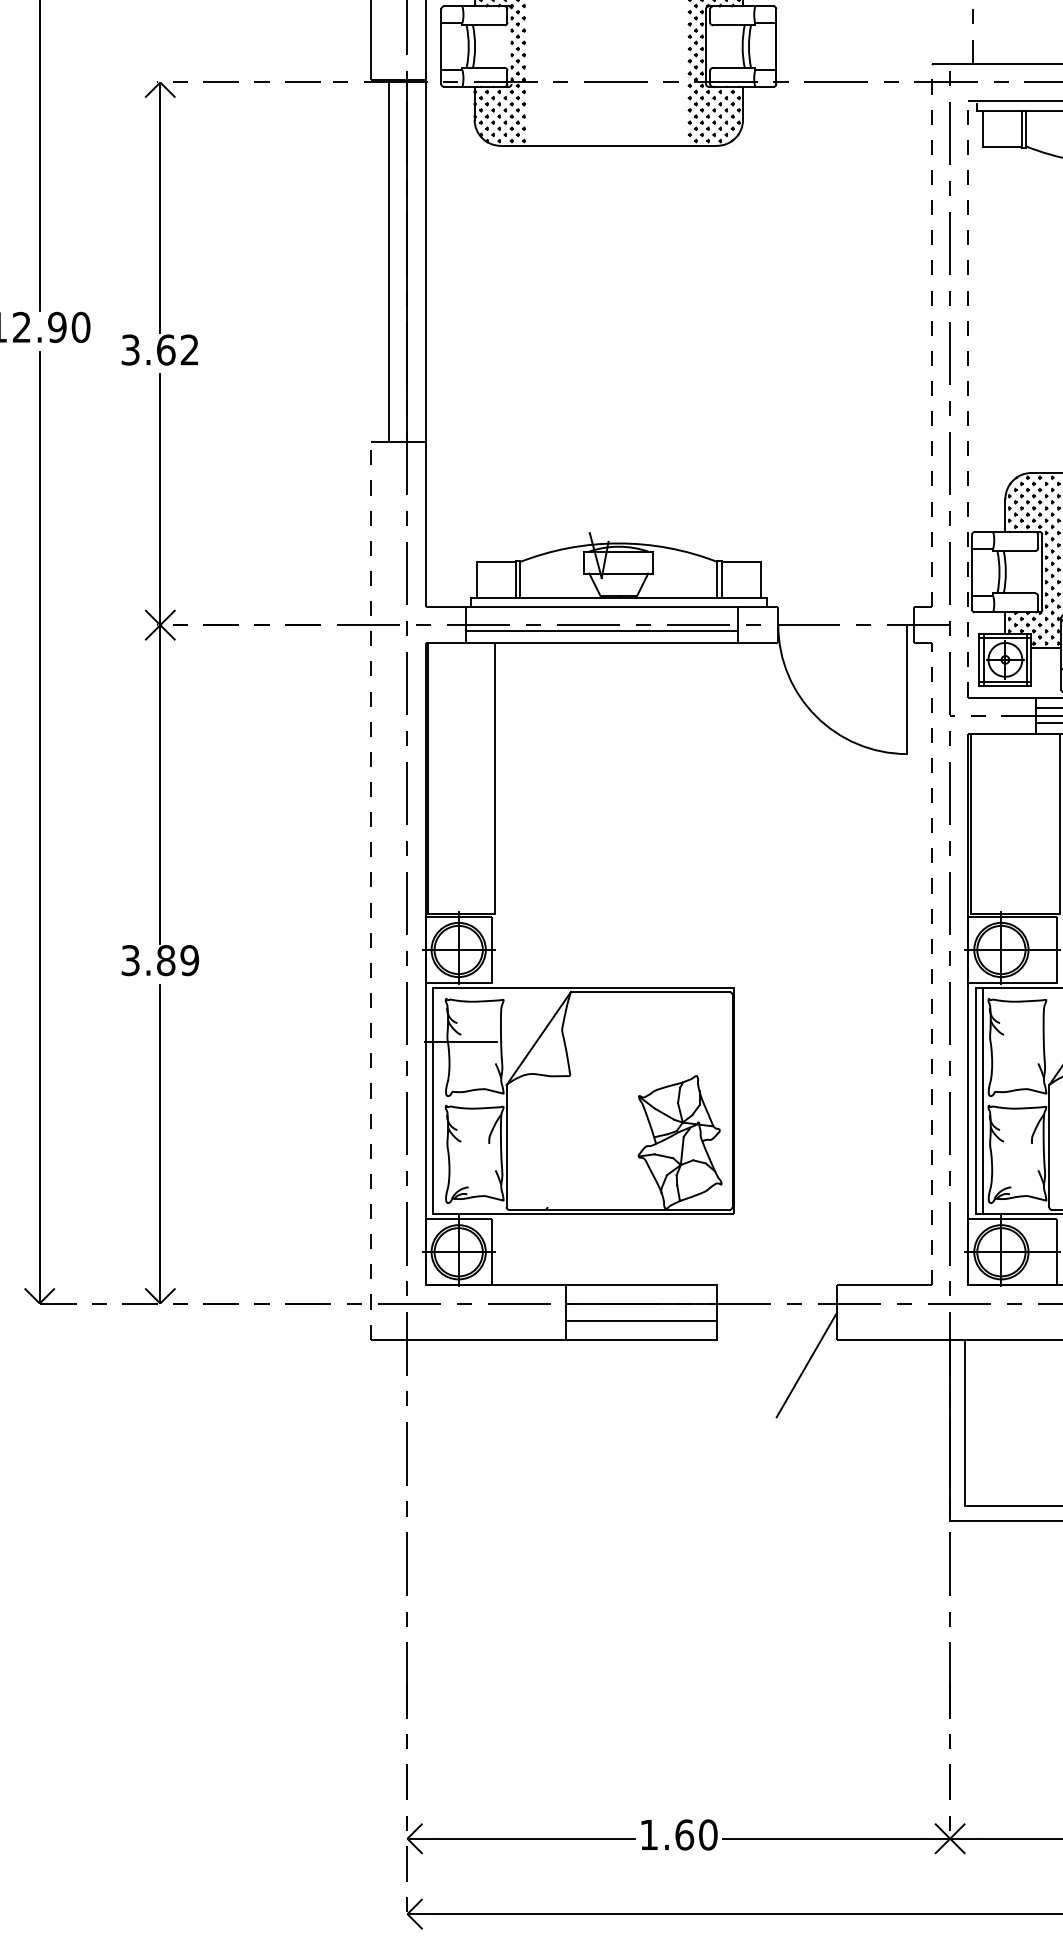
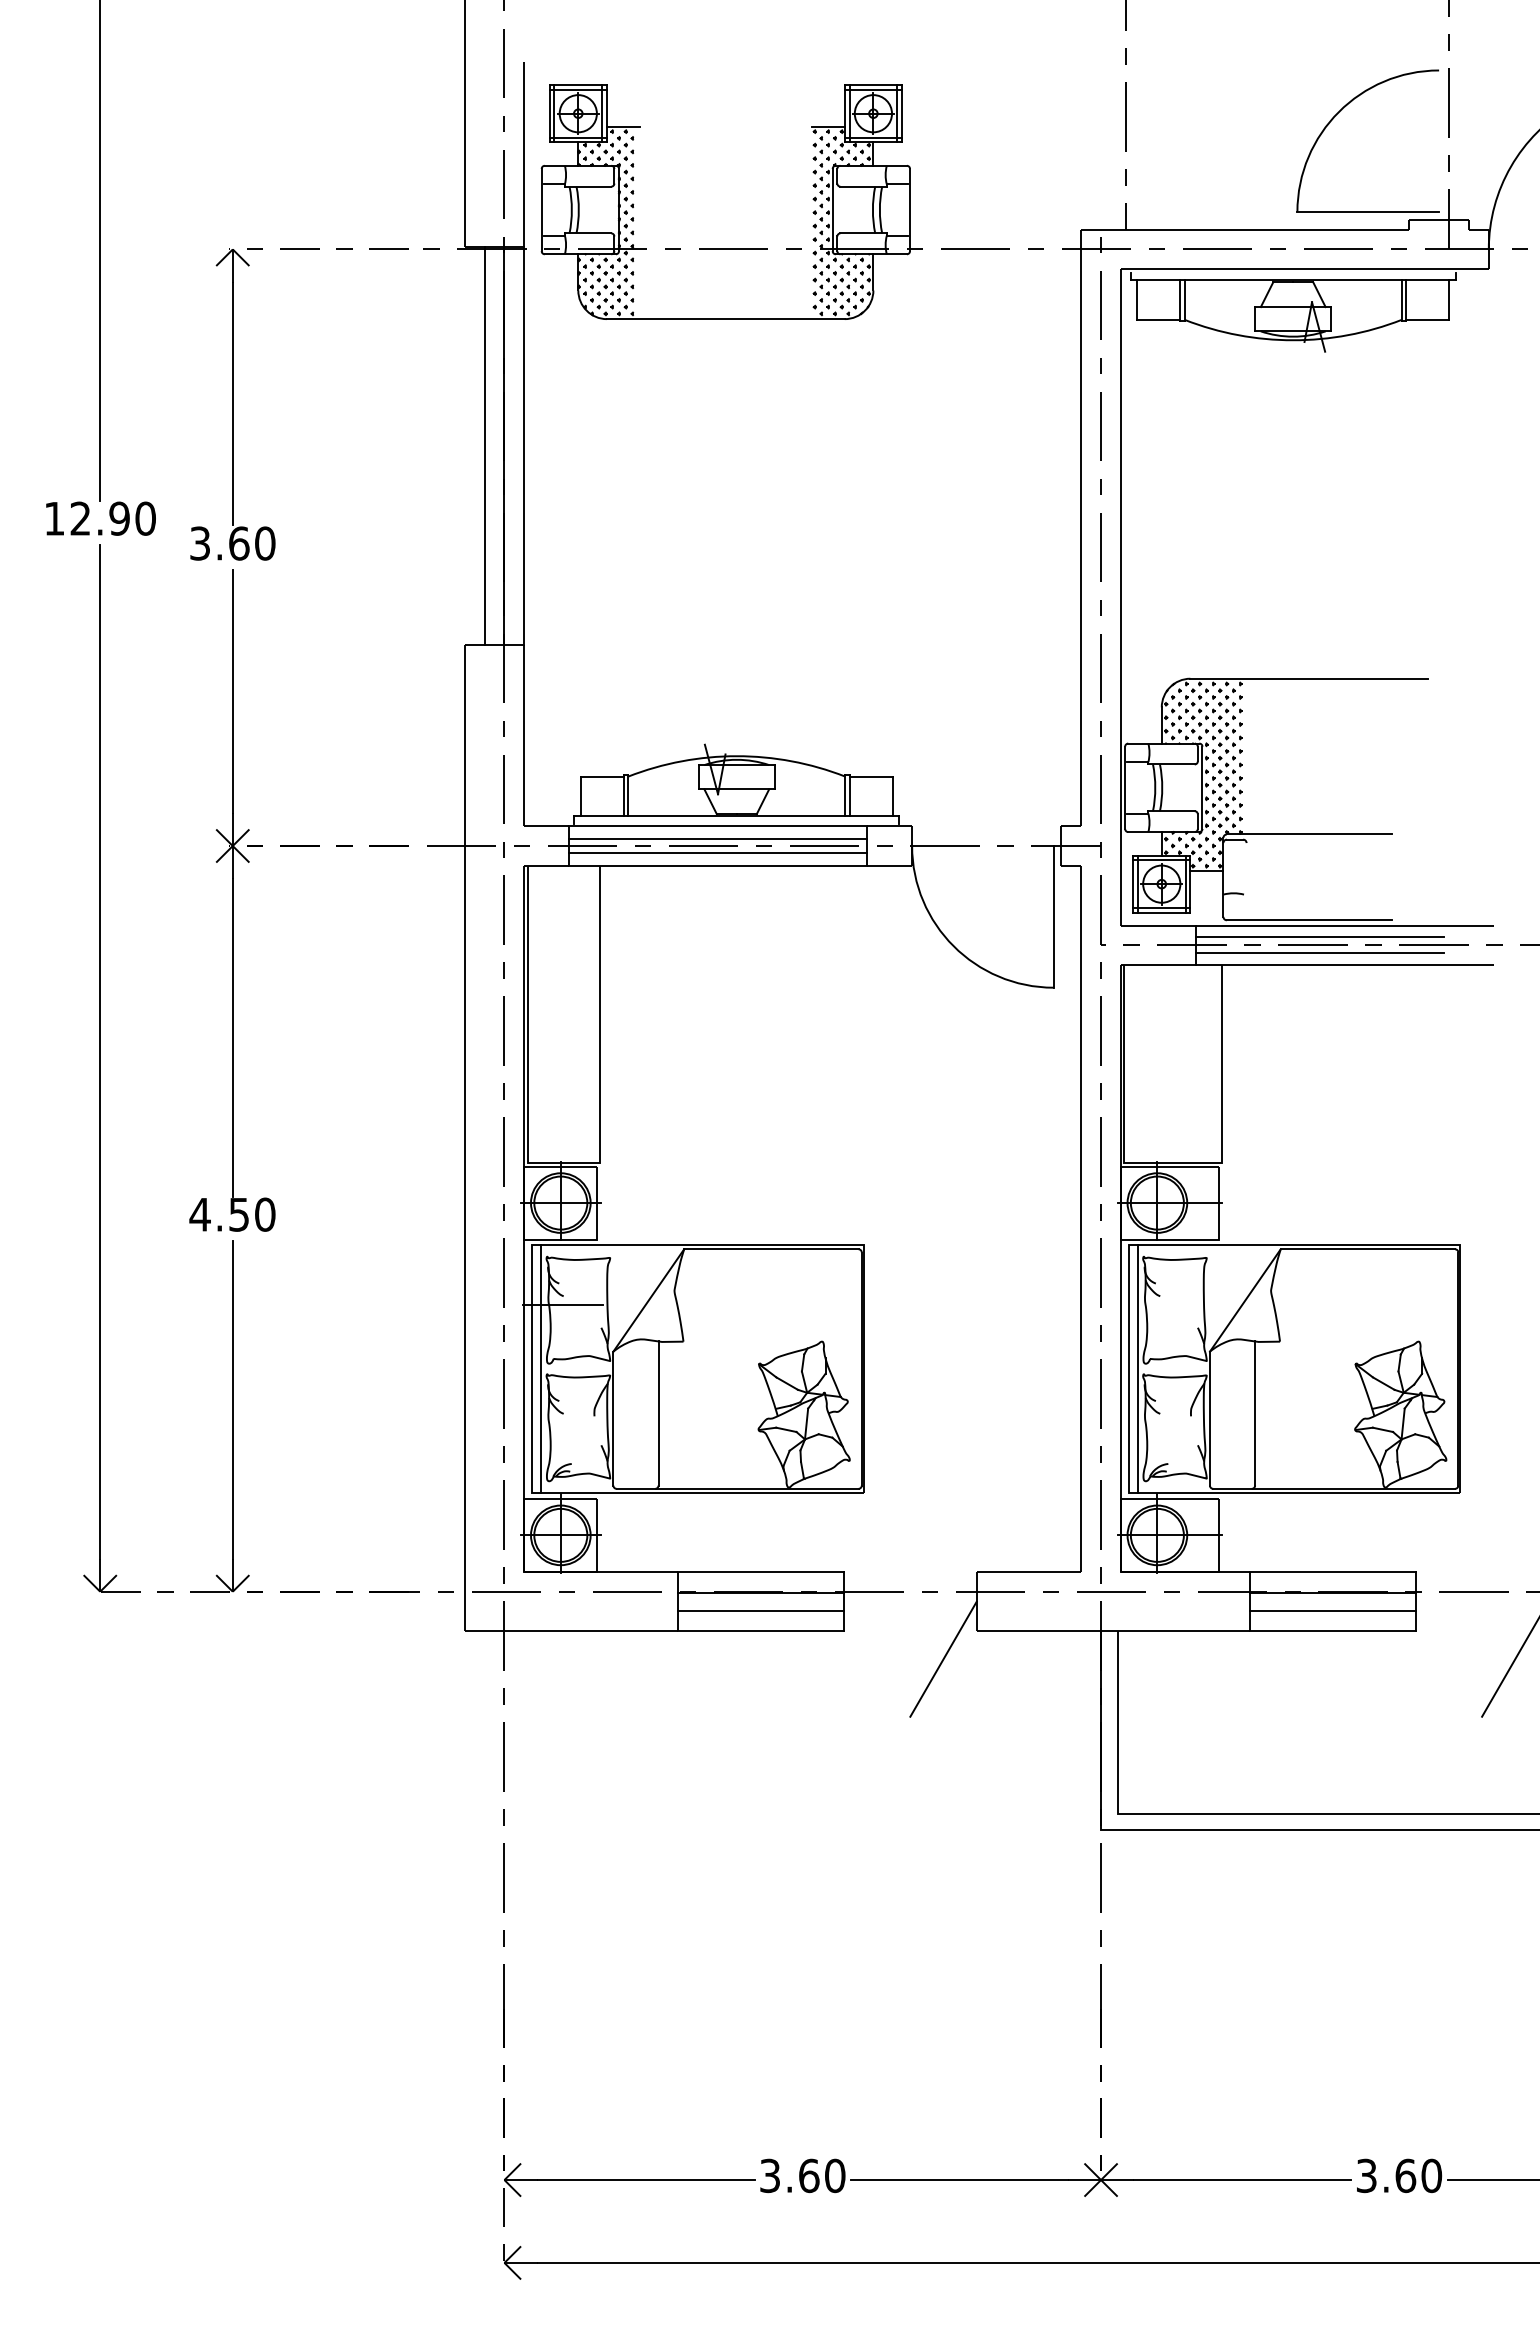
line: (512, 46) -> (619, 209), added
line: (932, 335) -> (1081, 527), dashed -> solid
text: (190, 349) -> (265, 543), 3.62 -> 3.60
line: (967, 398) -> (1120, 596), dashed -> solid
line: (602, 619) -> (718, 839), added
line: (371, 890) -> (464, 1137), dashed -> solid
text: (160, 960) -> (232, 1214), 3.89 -> 4.50
line: (932, 964) -> (1081, 1218), dashed -> solid
line: (441, 1100) -> (541, 1368), added
line: (547, 1141) -> (658, 1413), added
text: (648, 1834) -> (769, 2175), 1.60 -> 3.60

